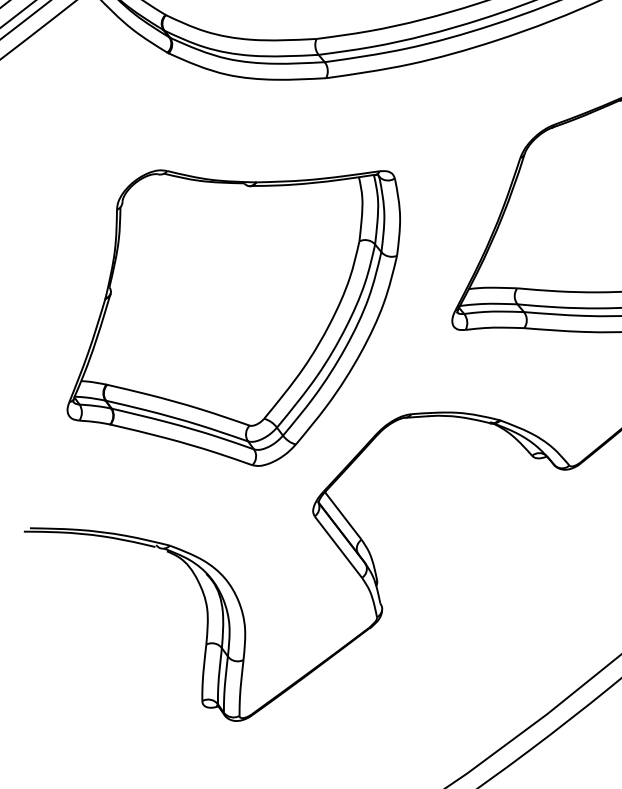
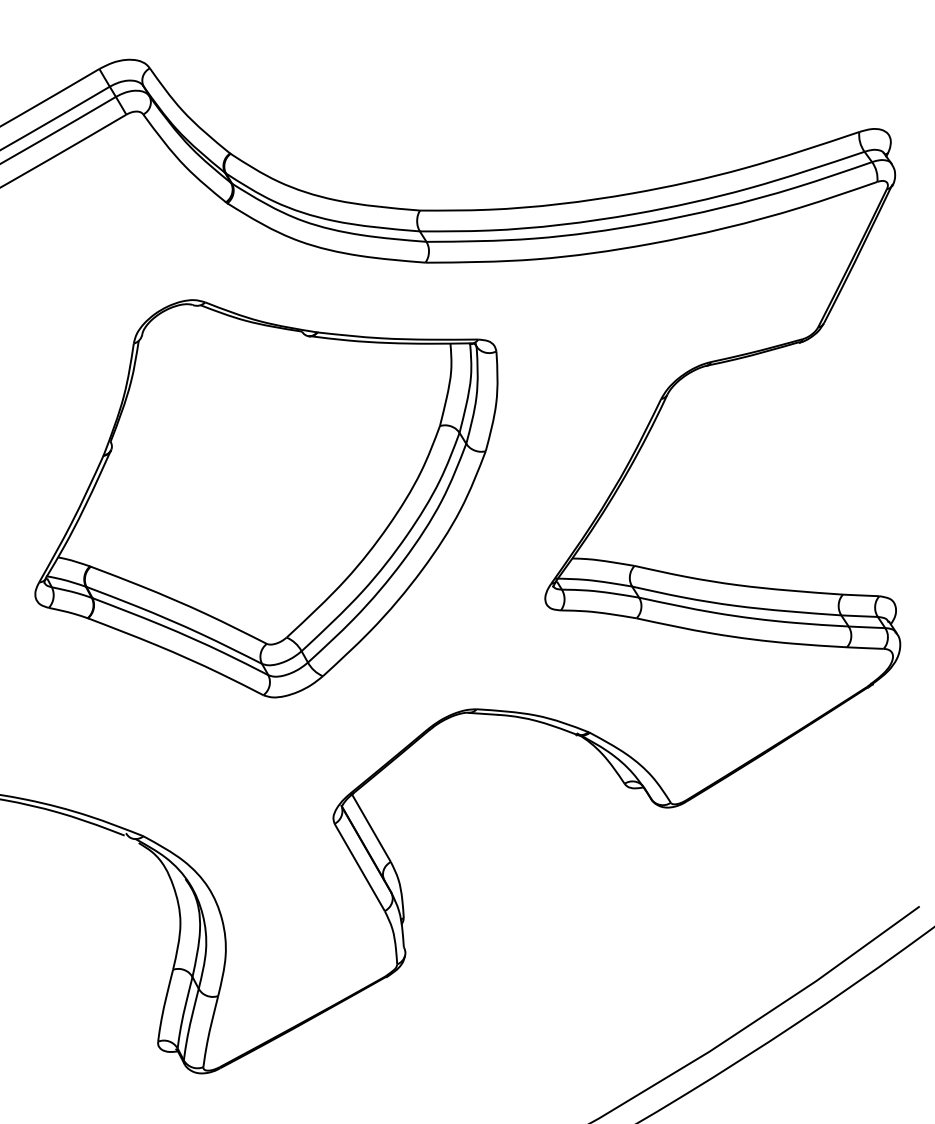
part: (234, 314) -> (266, 498), moved

